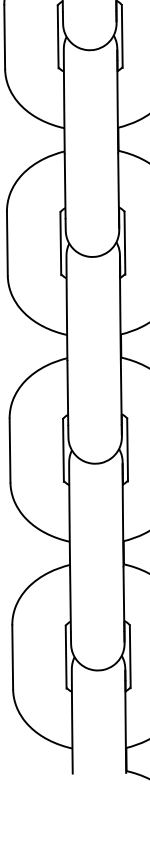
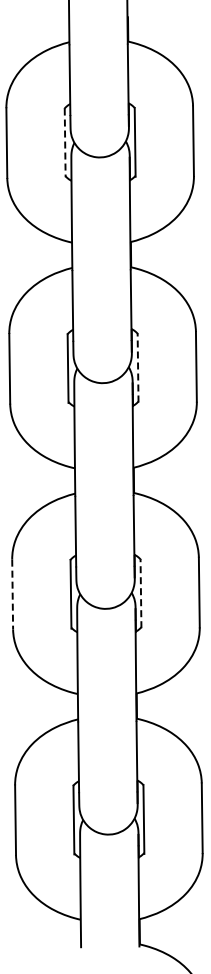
line: (58, 37) -> (65, 143), solid -> dashed
line: (125, 242) -> (138, 367), solid -> dashed
line: (127, 449) -> (140, 593), solid -> dashed
line: (9, 450) -> (12, 594), solid -> dashed

